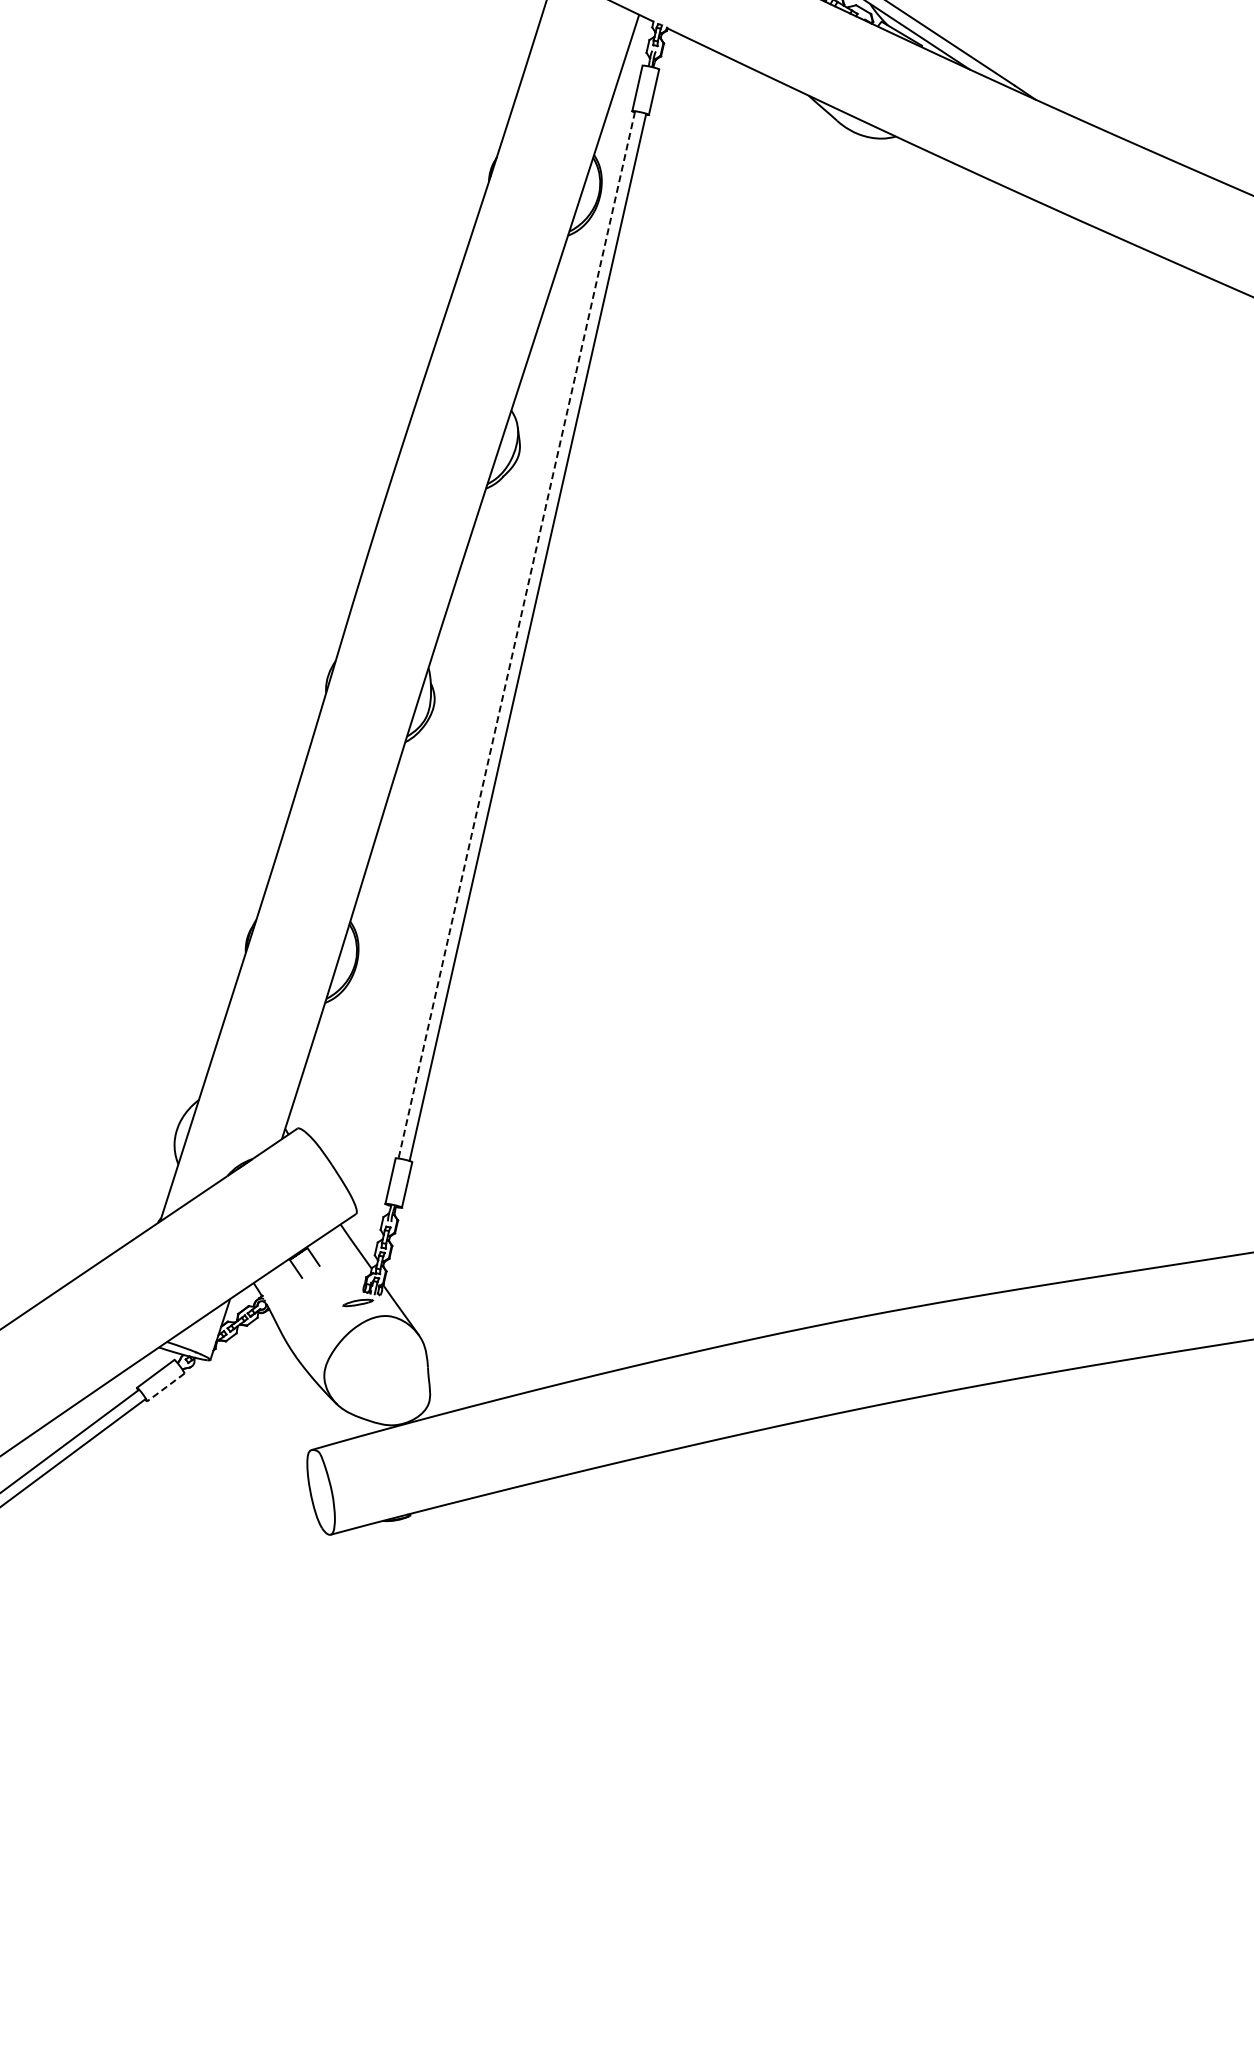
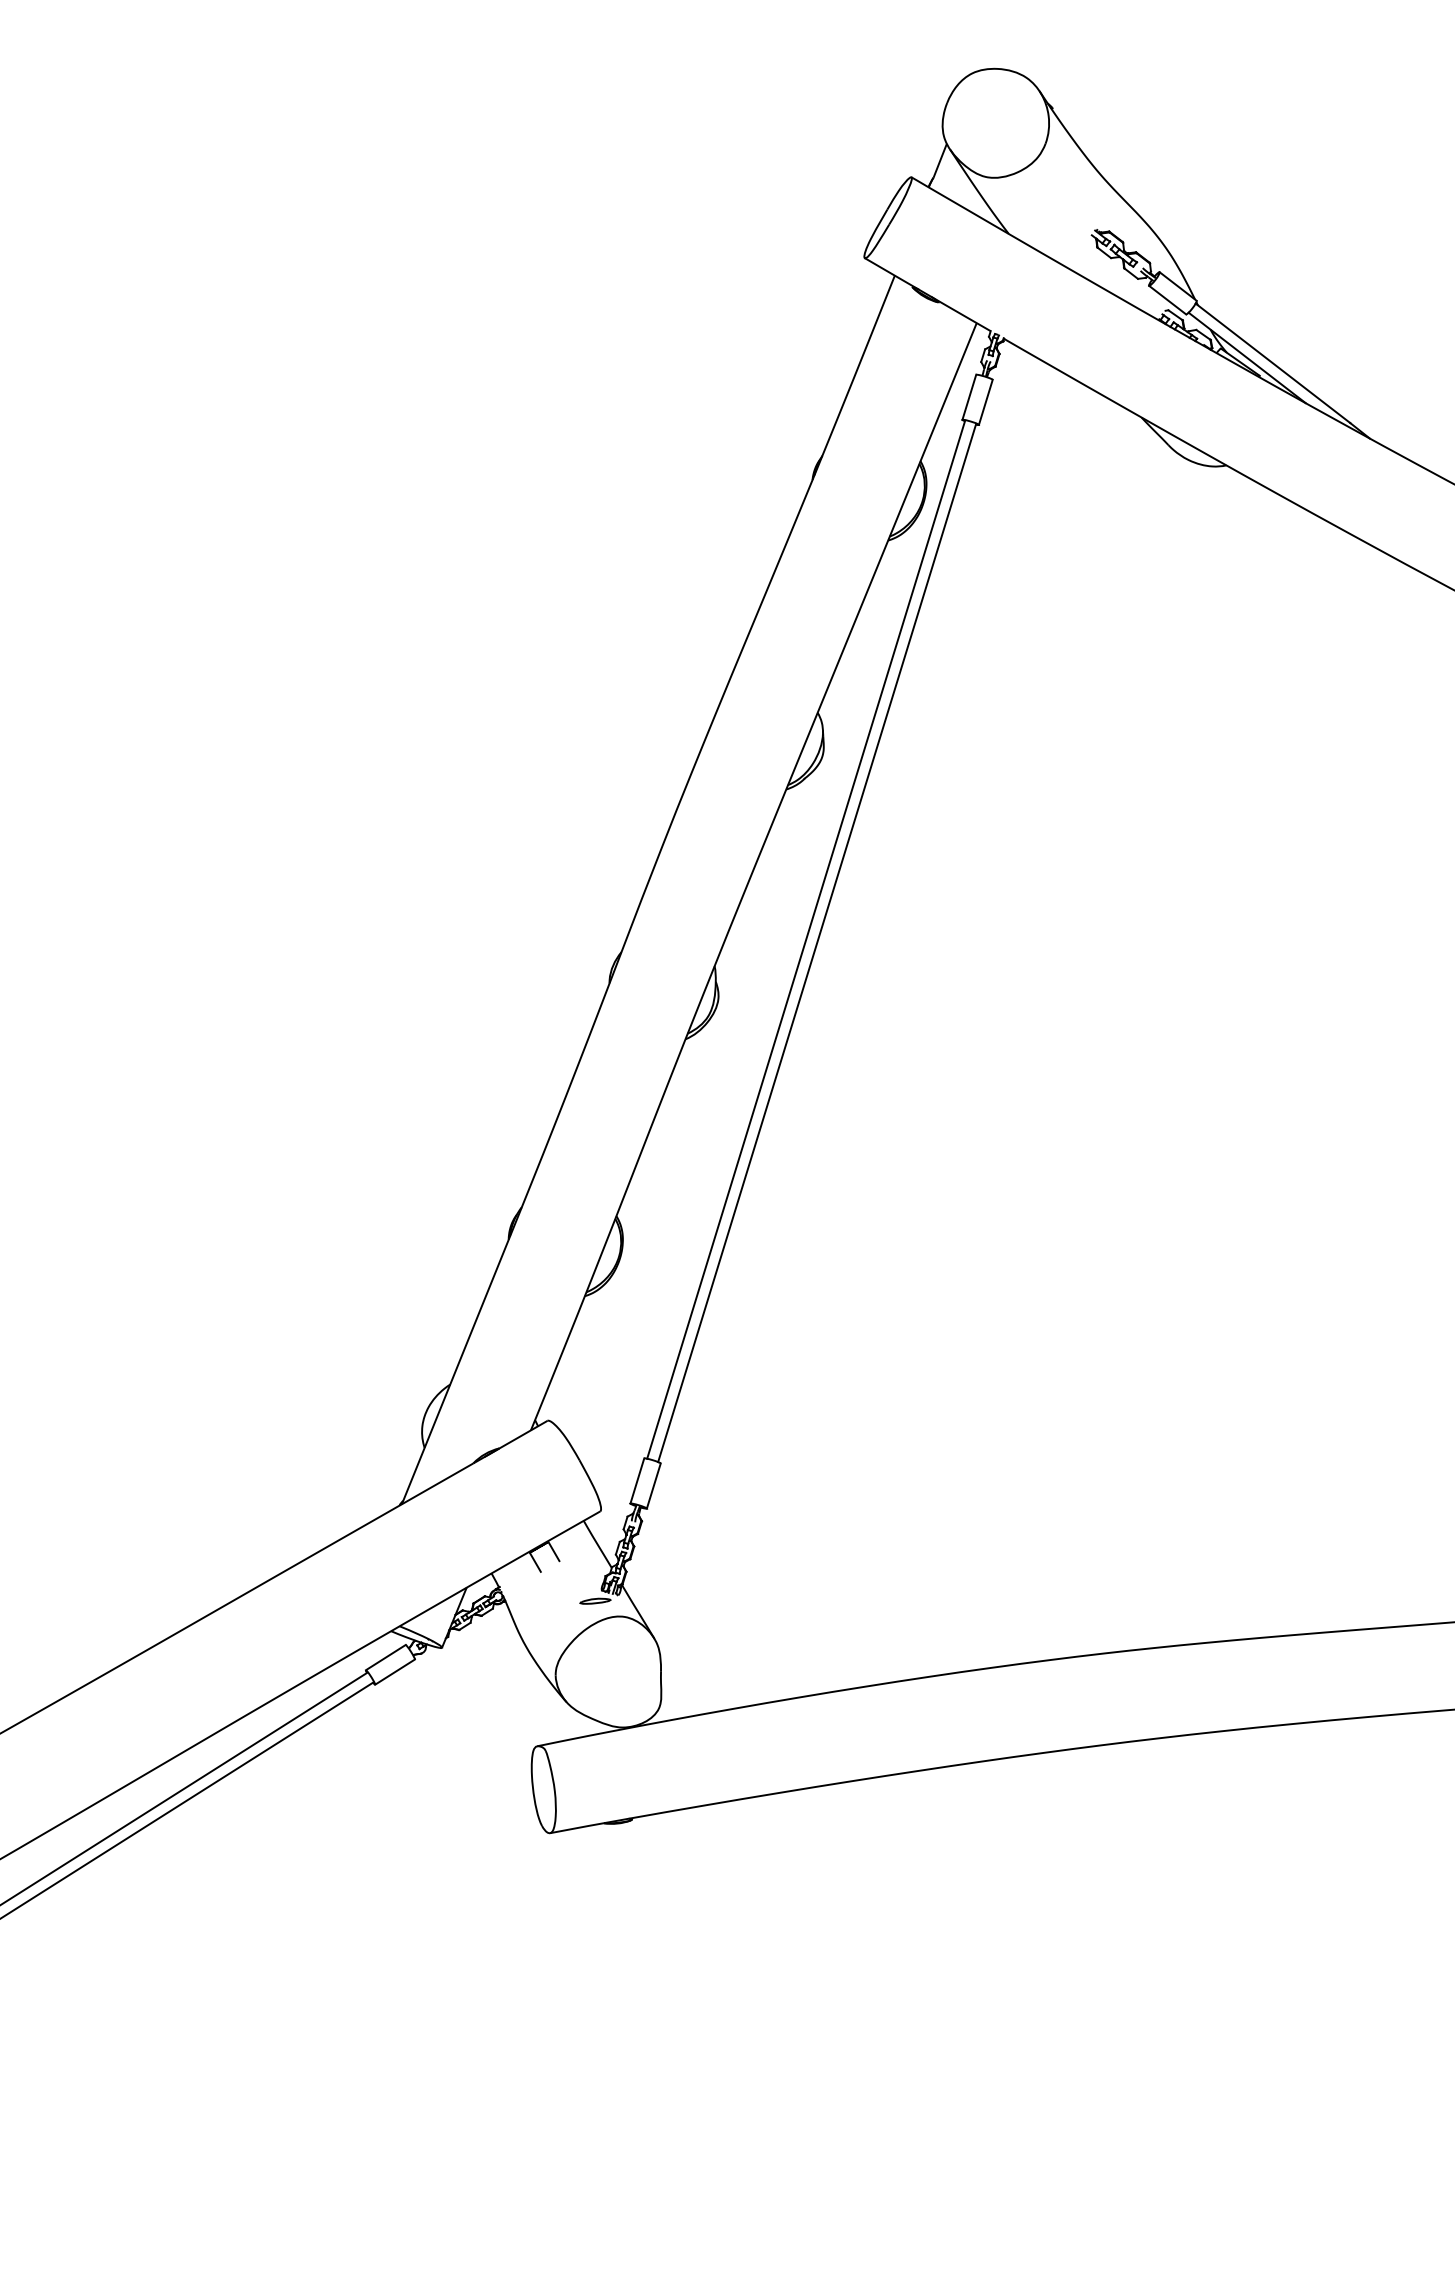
line: (517, 634) -> (806, 939), dashed -> solid
line: (166, 1387) -> (395, 1672), dashed -> solid

